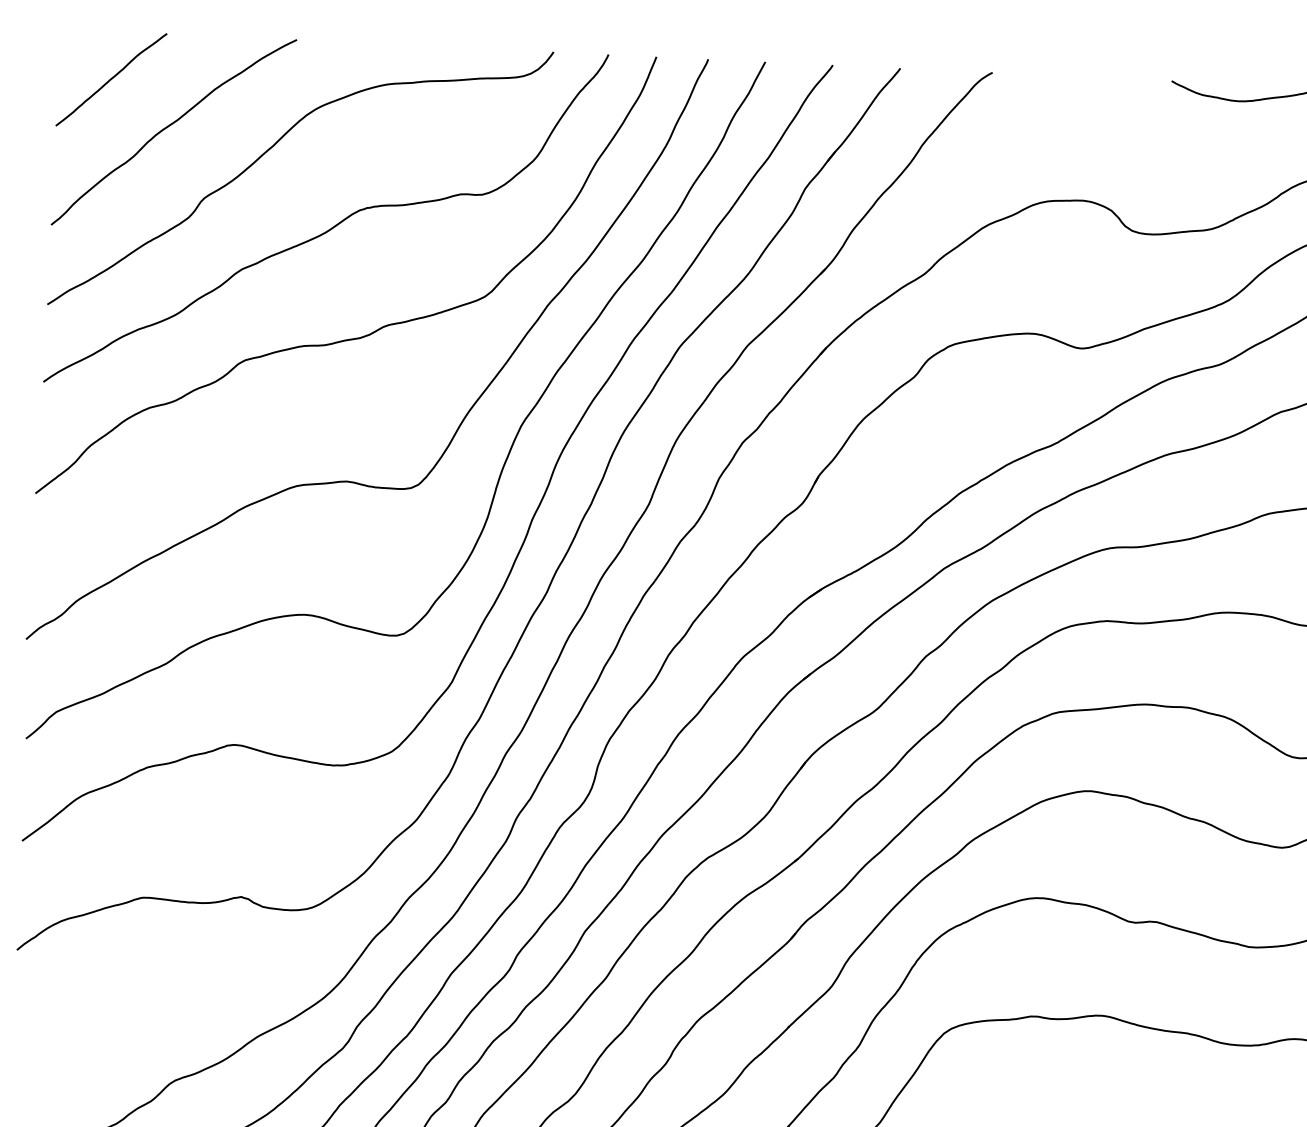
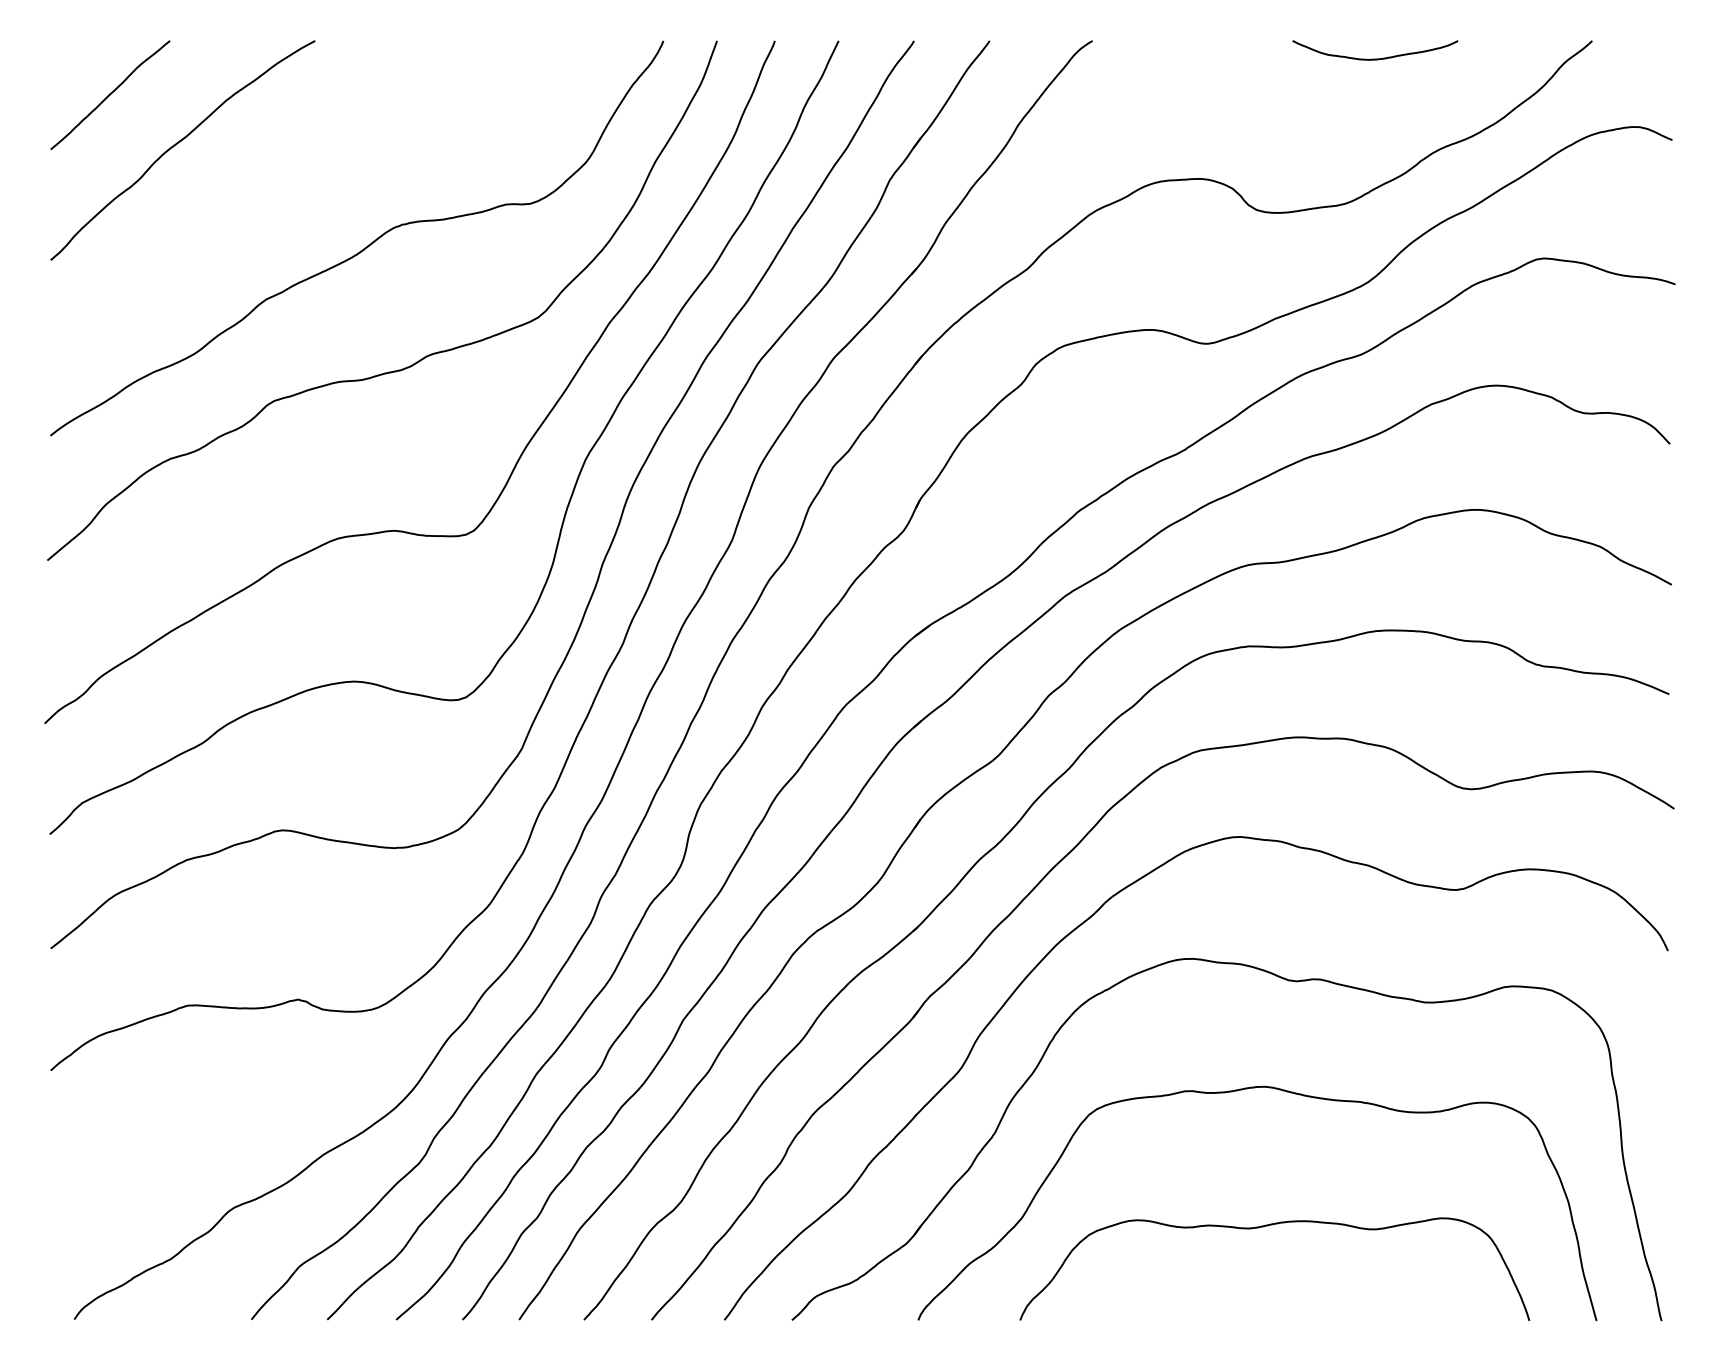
curve: (273, 146) -> (294, 161), removed

